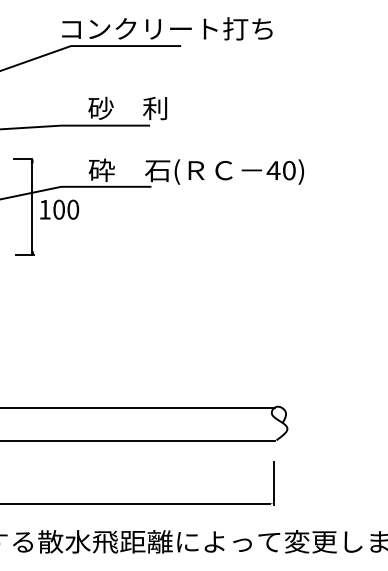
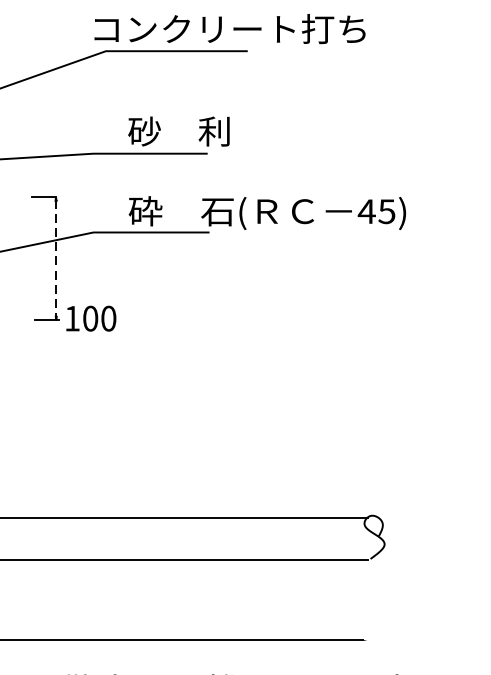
text: (288, 170) -> (386, 211), 40) -> 45)
line: (32, 207) -> (56, 259), solid -> dashed
text: (59, 209) -> (91, 318), moved
line: (274, 483) -> (367, 614), removed

